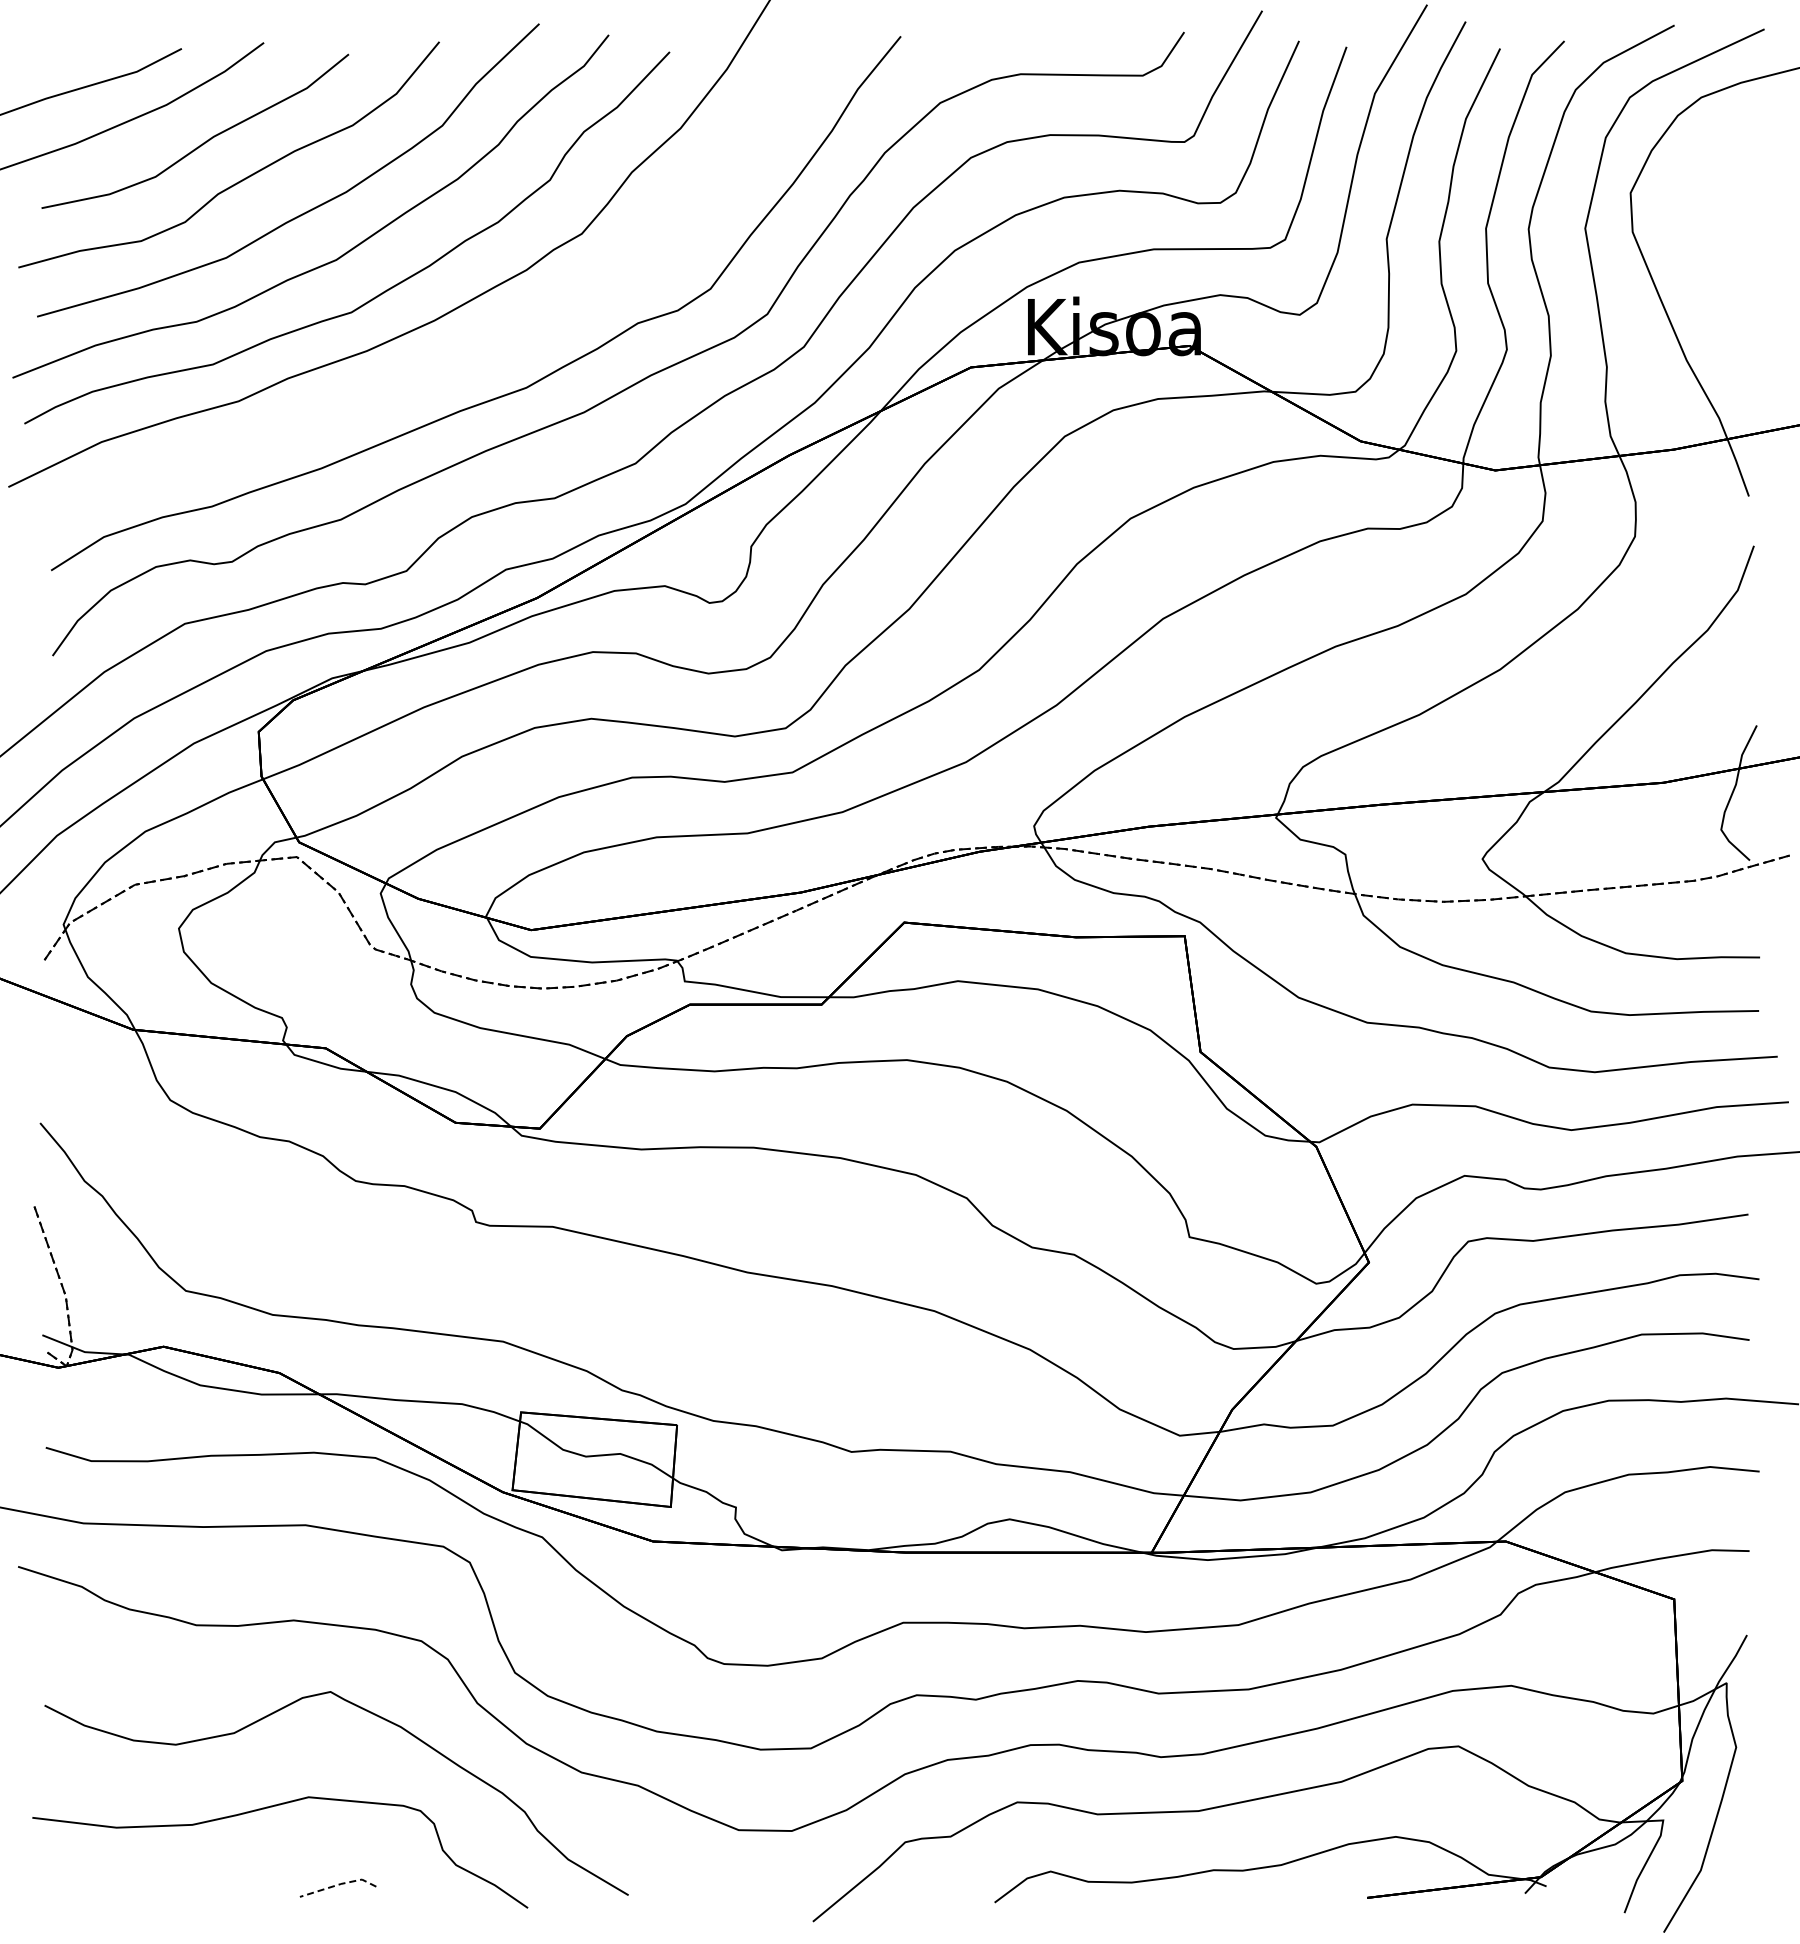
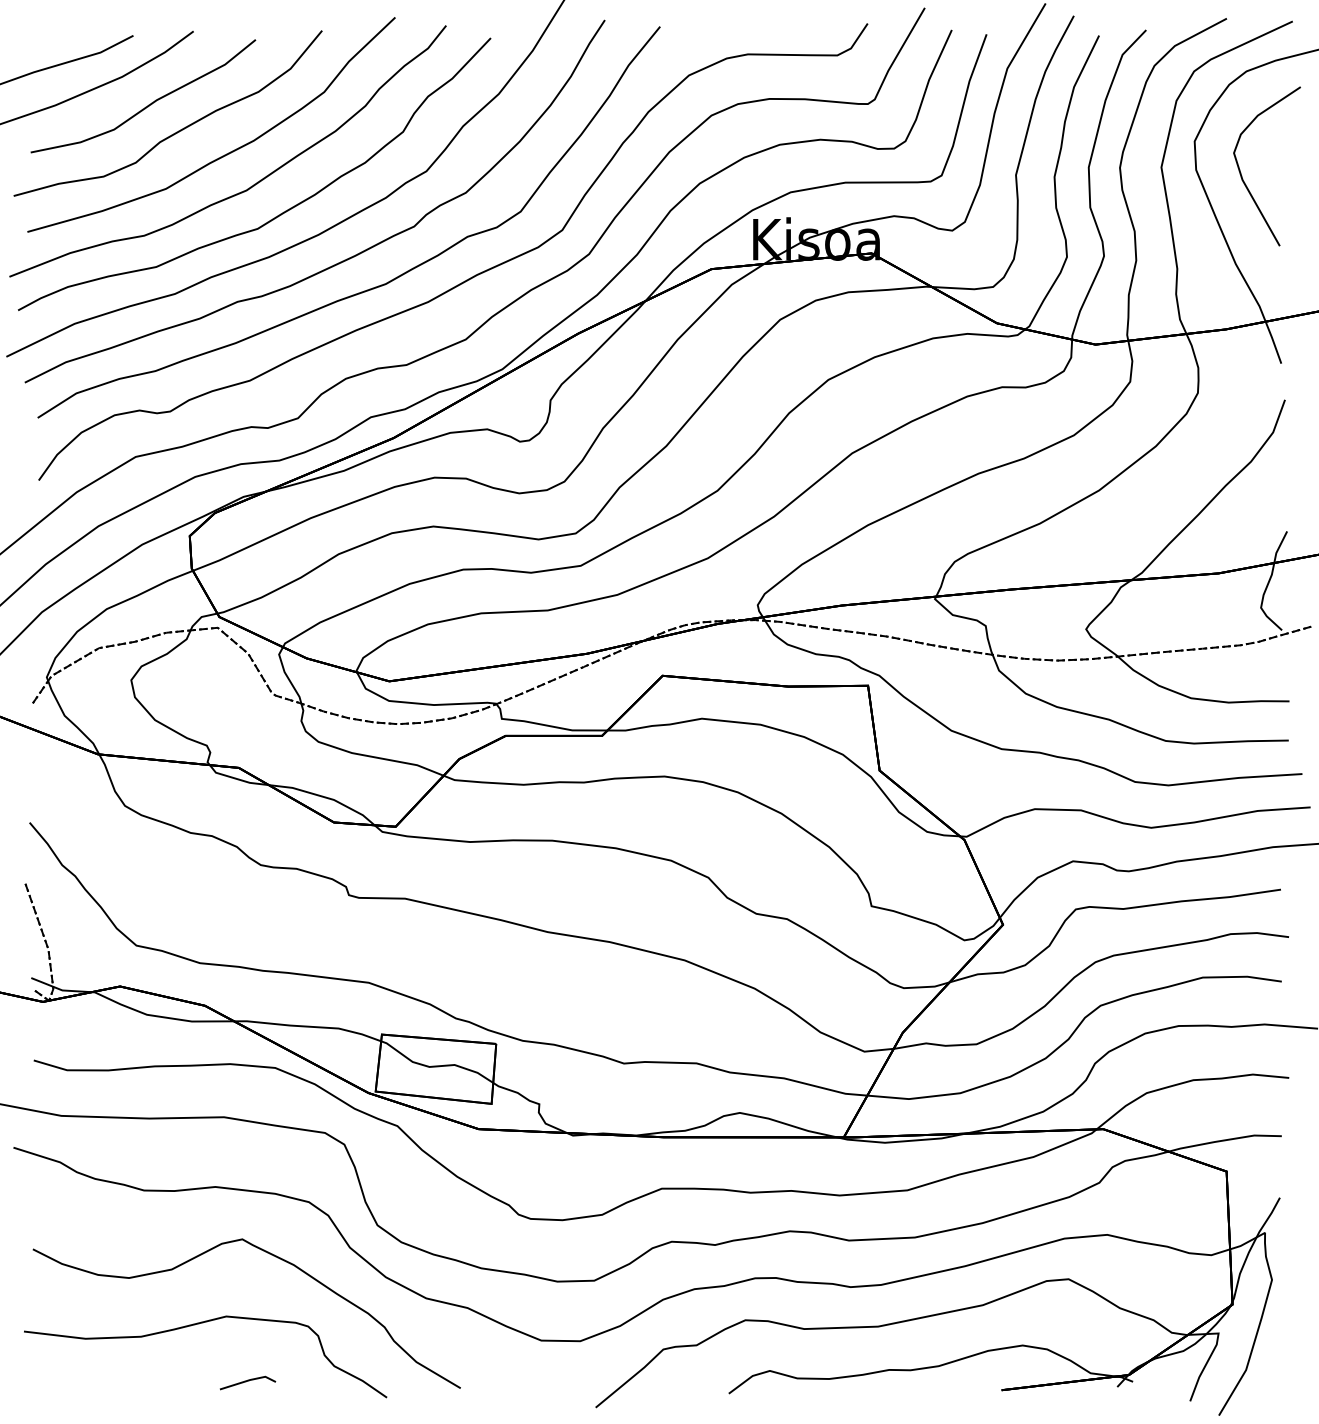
curve: (1694, 237) -> (1241, 173), added
curve: (470, 354) -> (344, 259), added
line: (339, 1884) -> (248, 1380), dashed -> solid

